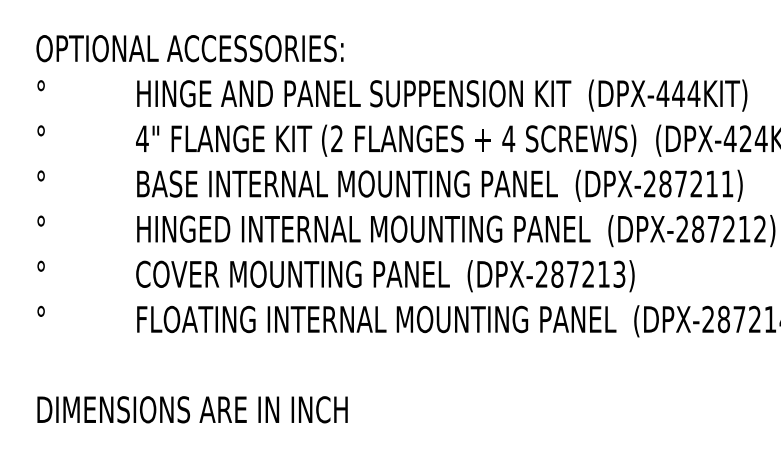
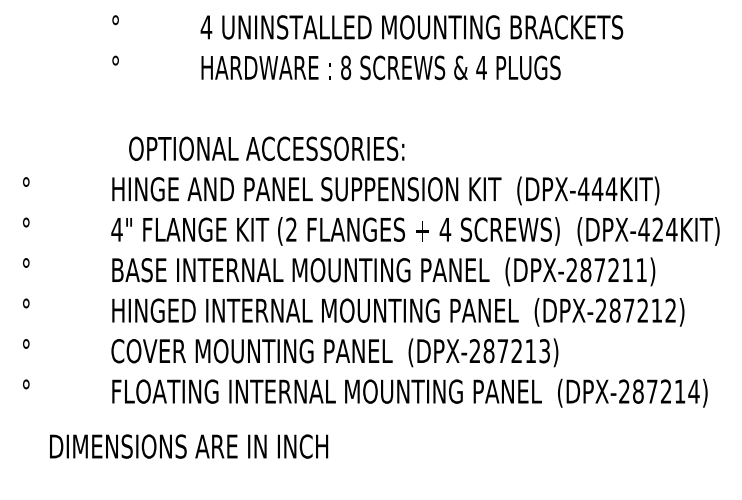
text: (189, 48) -> (266, 148), moved
text: (193, 409) -> (189, 446), moved

